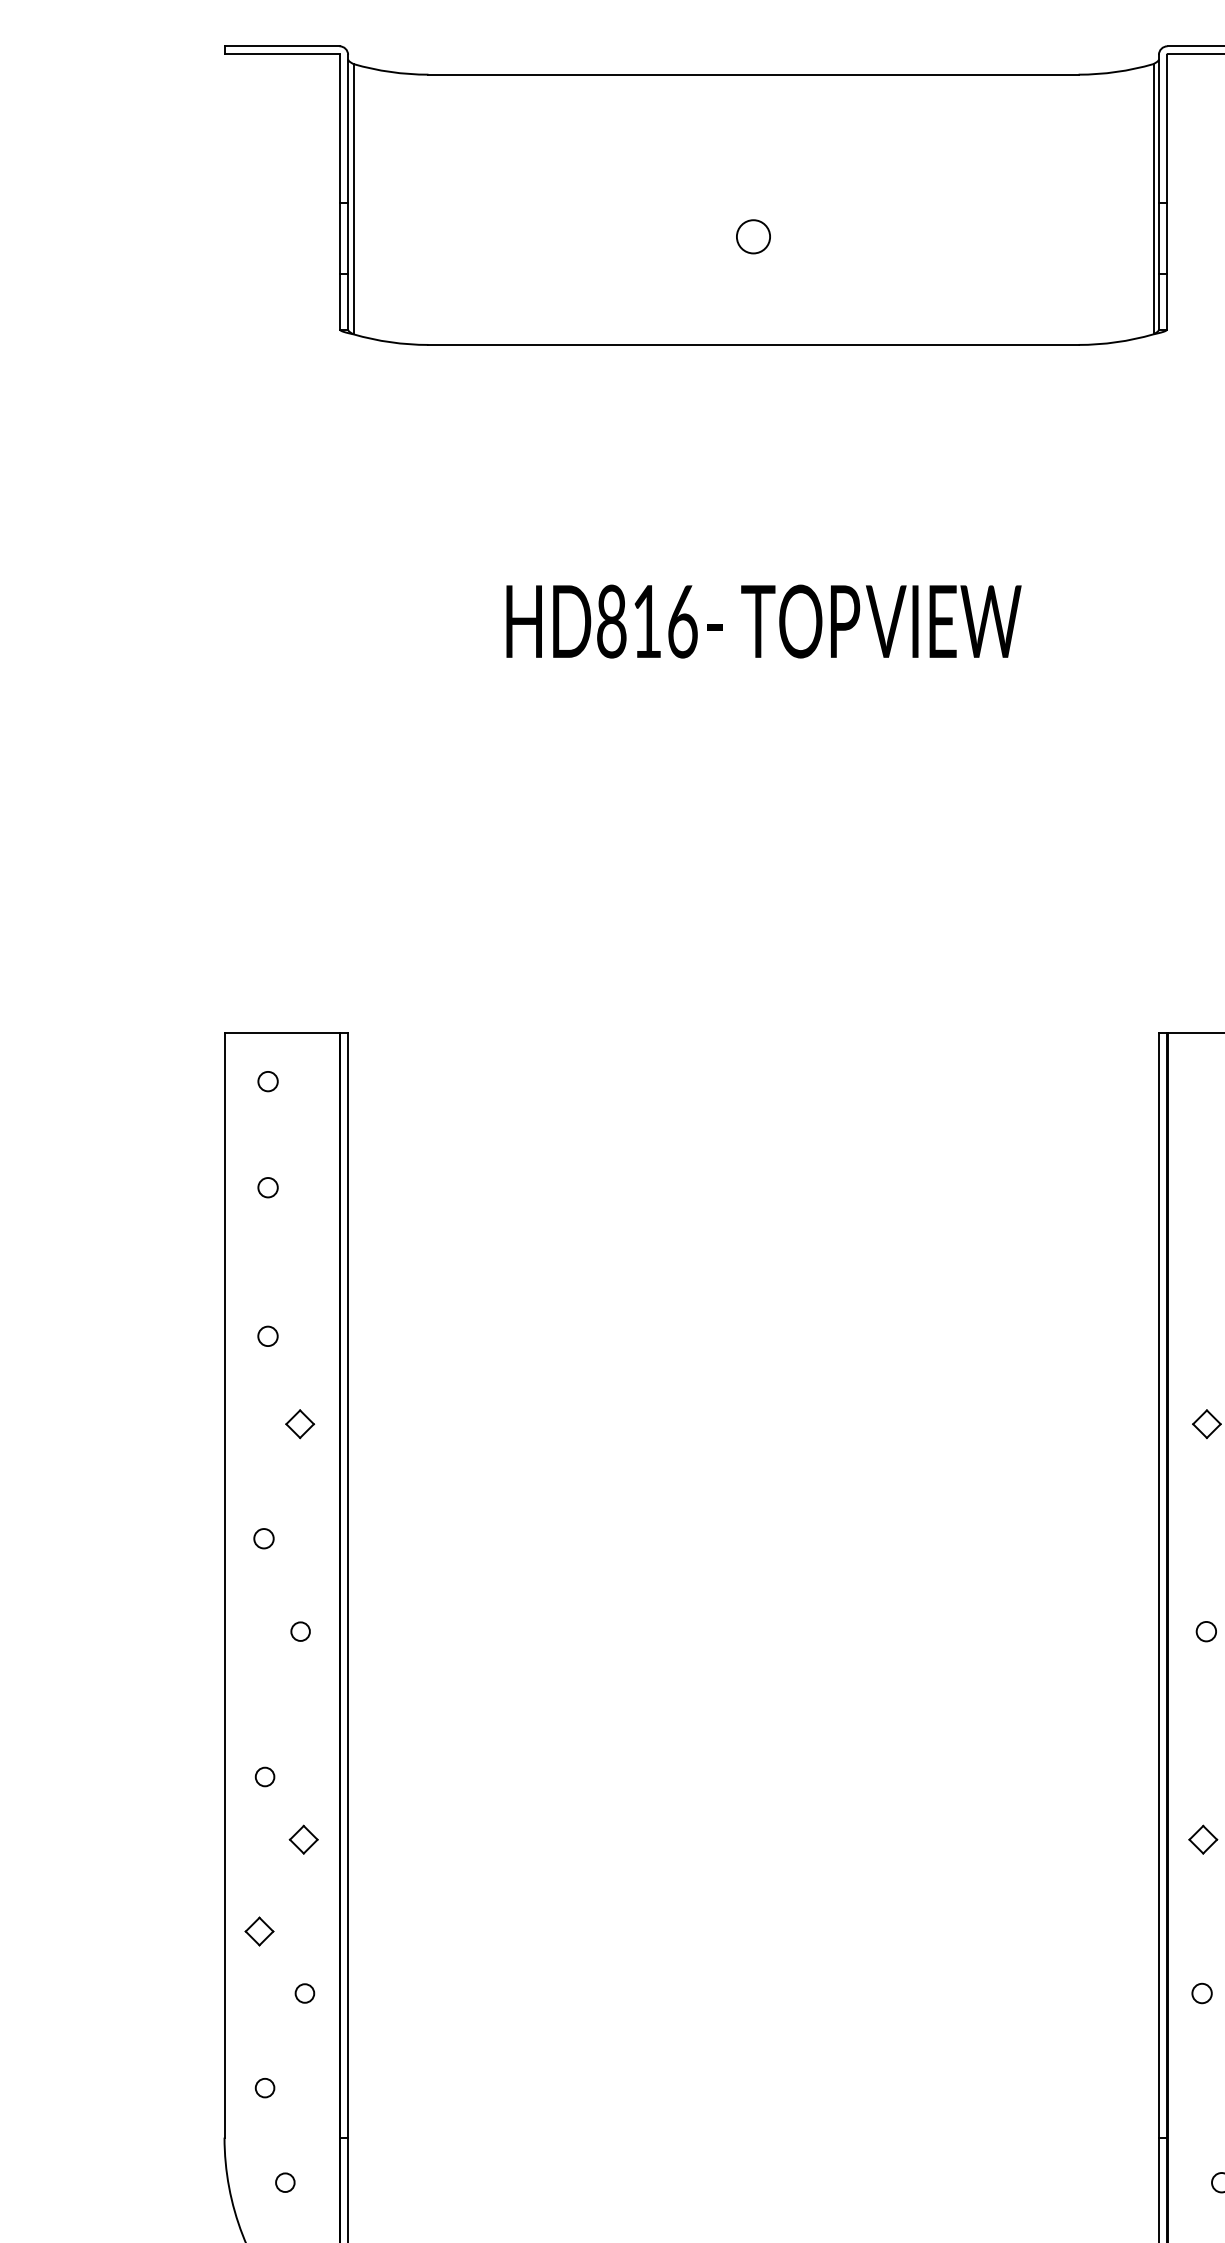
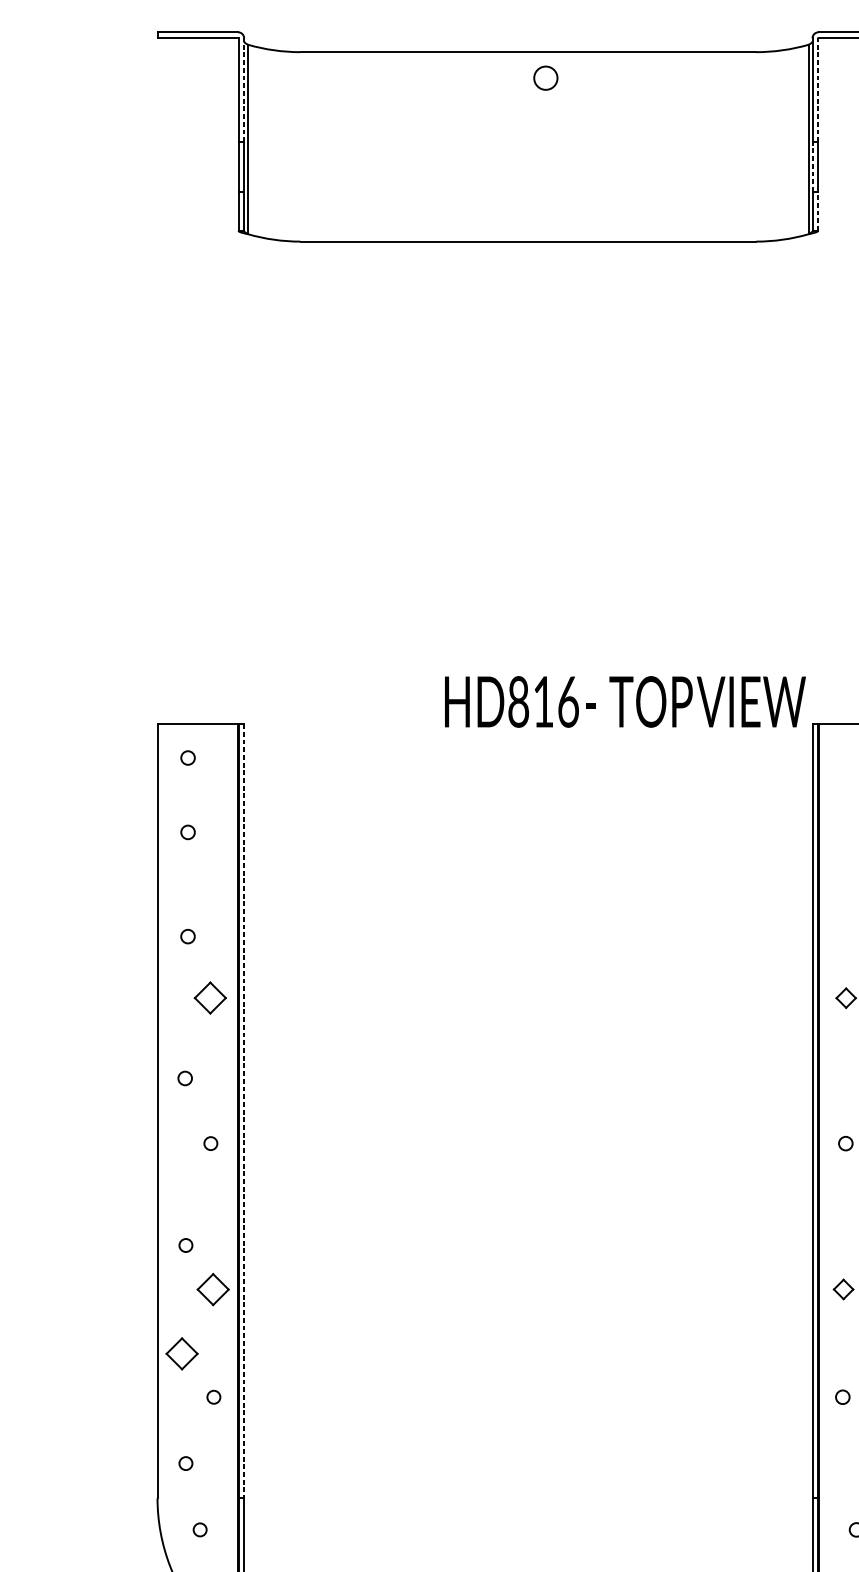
line: (348, 128) -> (244, 89), solid -> dashed
line: (1167, 128) -> (818, 89), solid -> dashed
circle: (753, 236) -> (545, 77), moved
line: (1158, 238) -> (812, 167), solid -> dashed
line: (1167, 301) -> (818, 211), solid -> dashed
text: (763, 621) -> (625, 701), moved
part: (300, 1424) -> (210, 998), size x1.6
line: (348, 1585) -> (244, 1111), solid -> dashed
part: (303, 1839) -> (212, 1289), size x1.6
part: (259, 1931) -> (182, 1353), size x1.6

